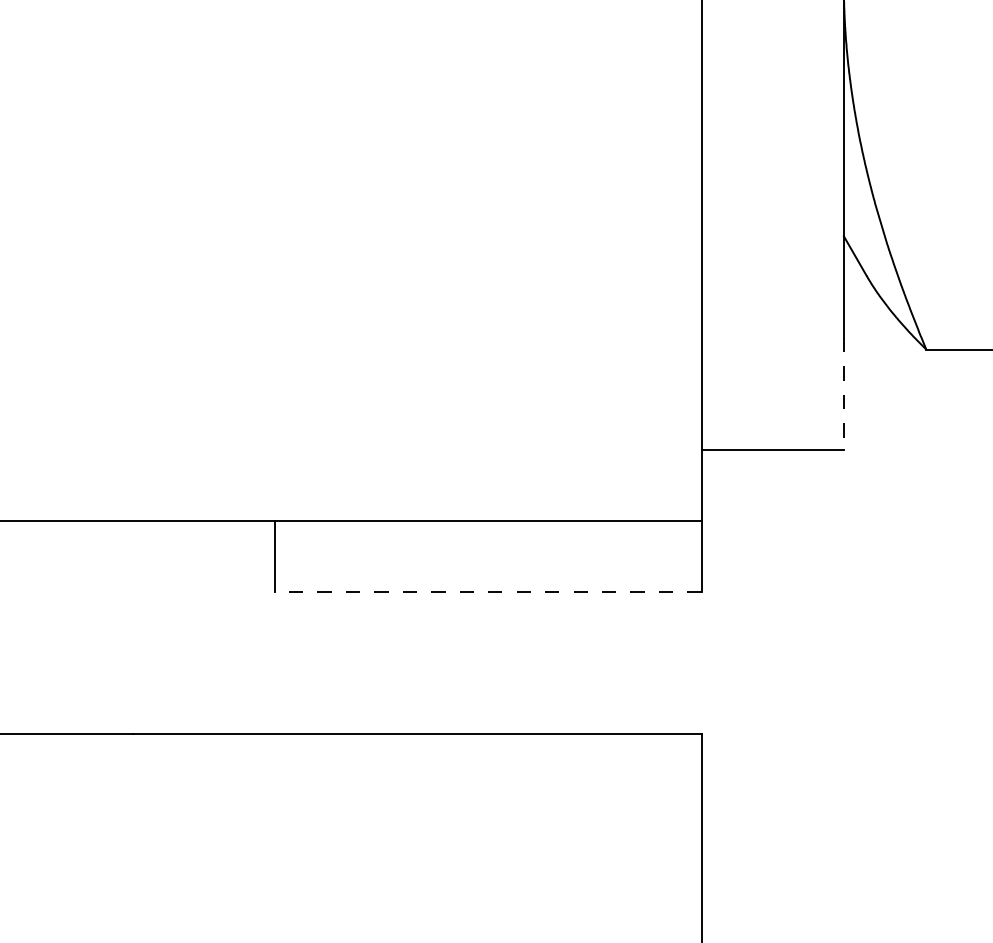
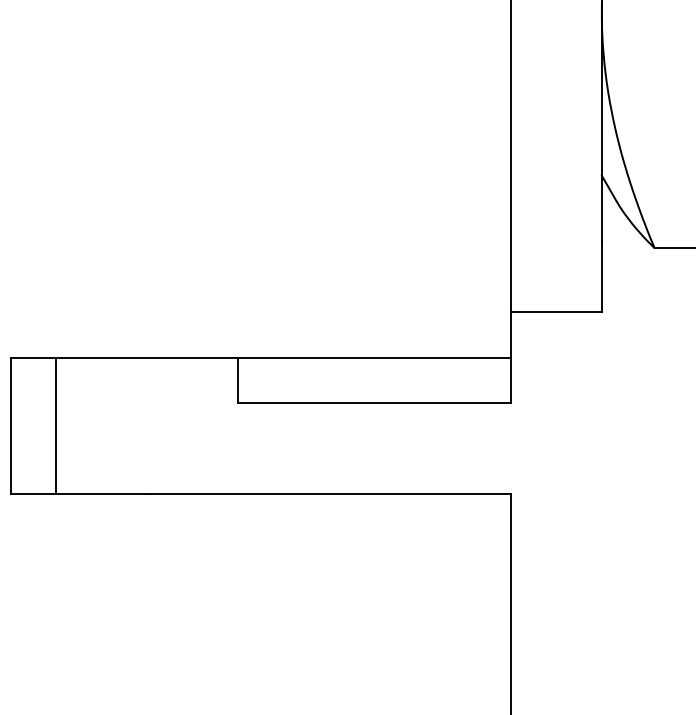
line: (843, 393) -> (601, 276), dashed -> solid
line: (486, 592) -> (373, 403), dashed -> solid

